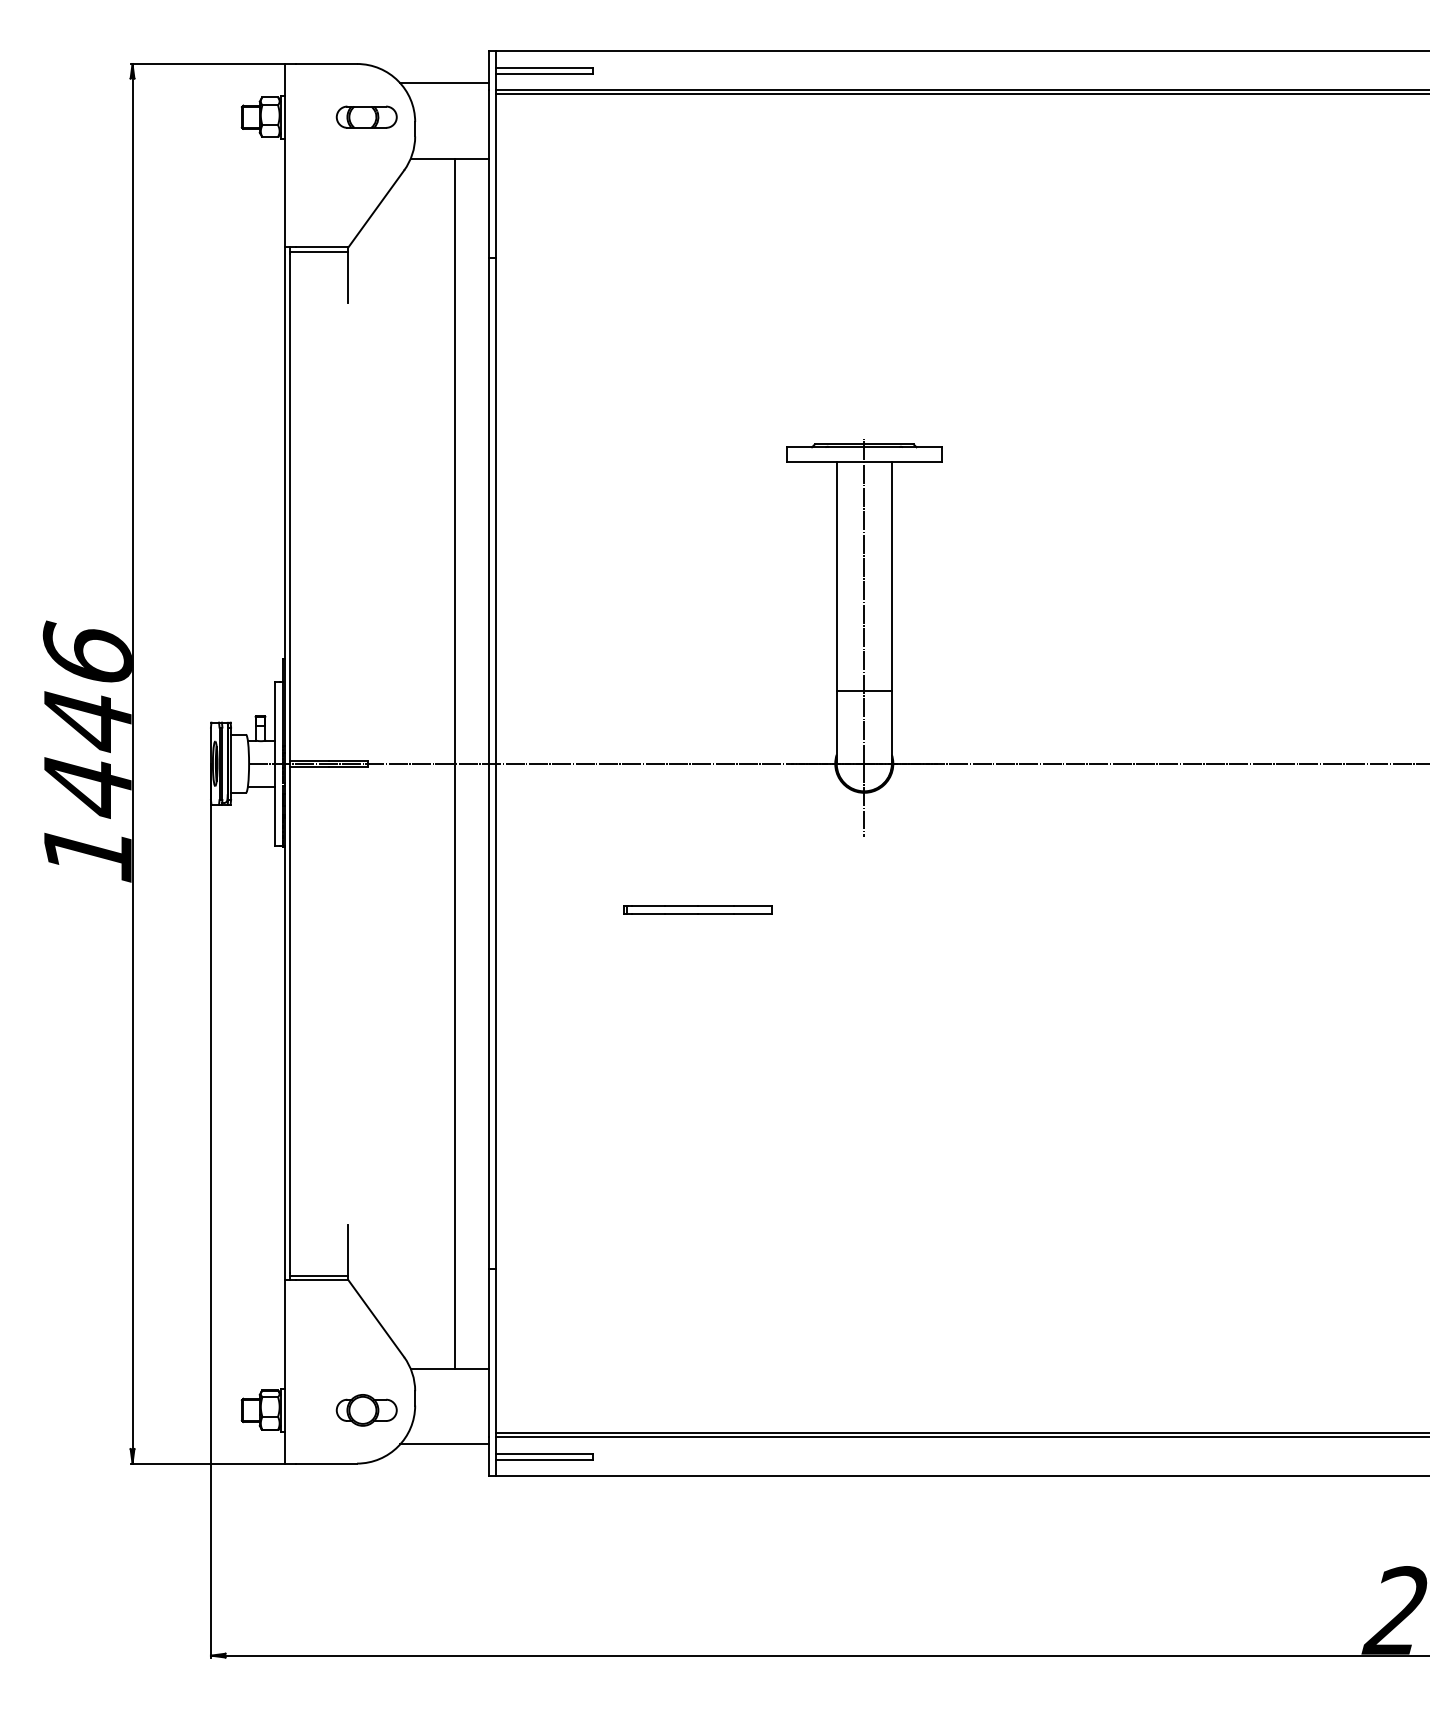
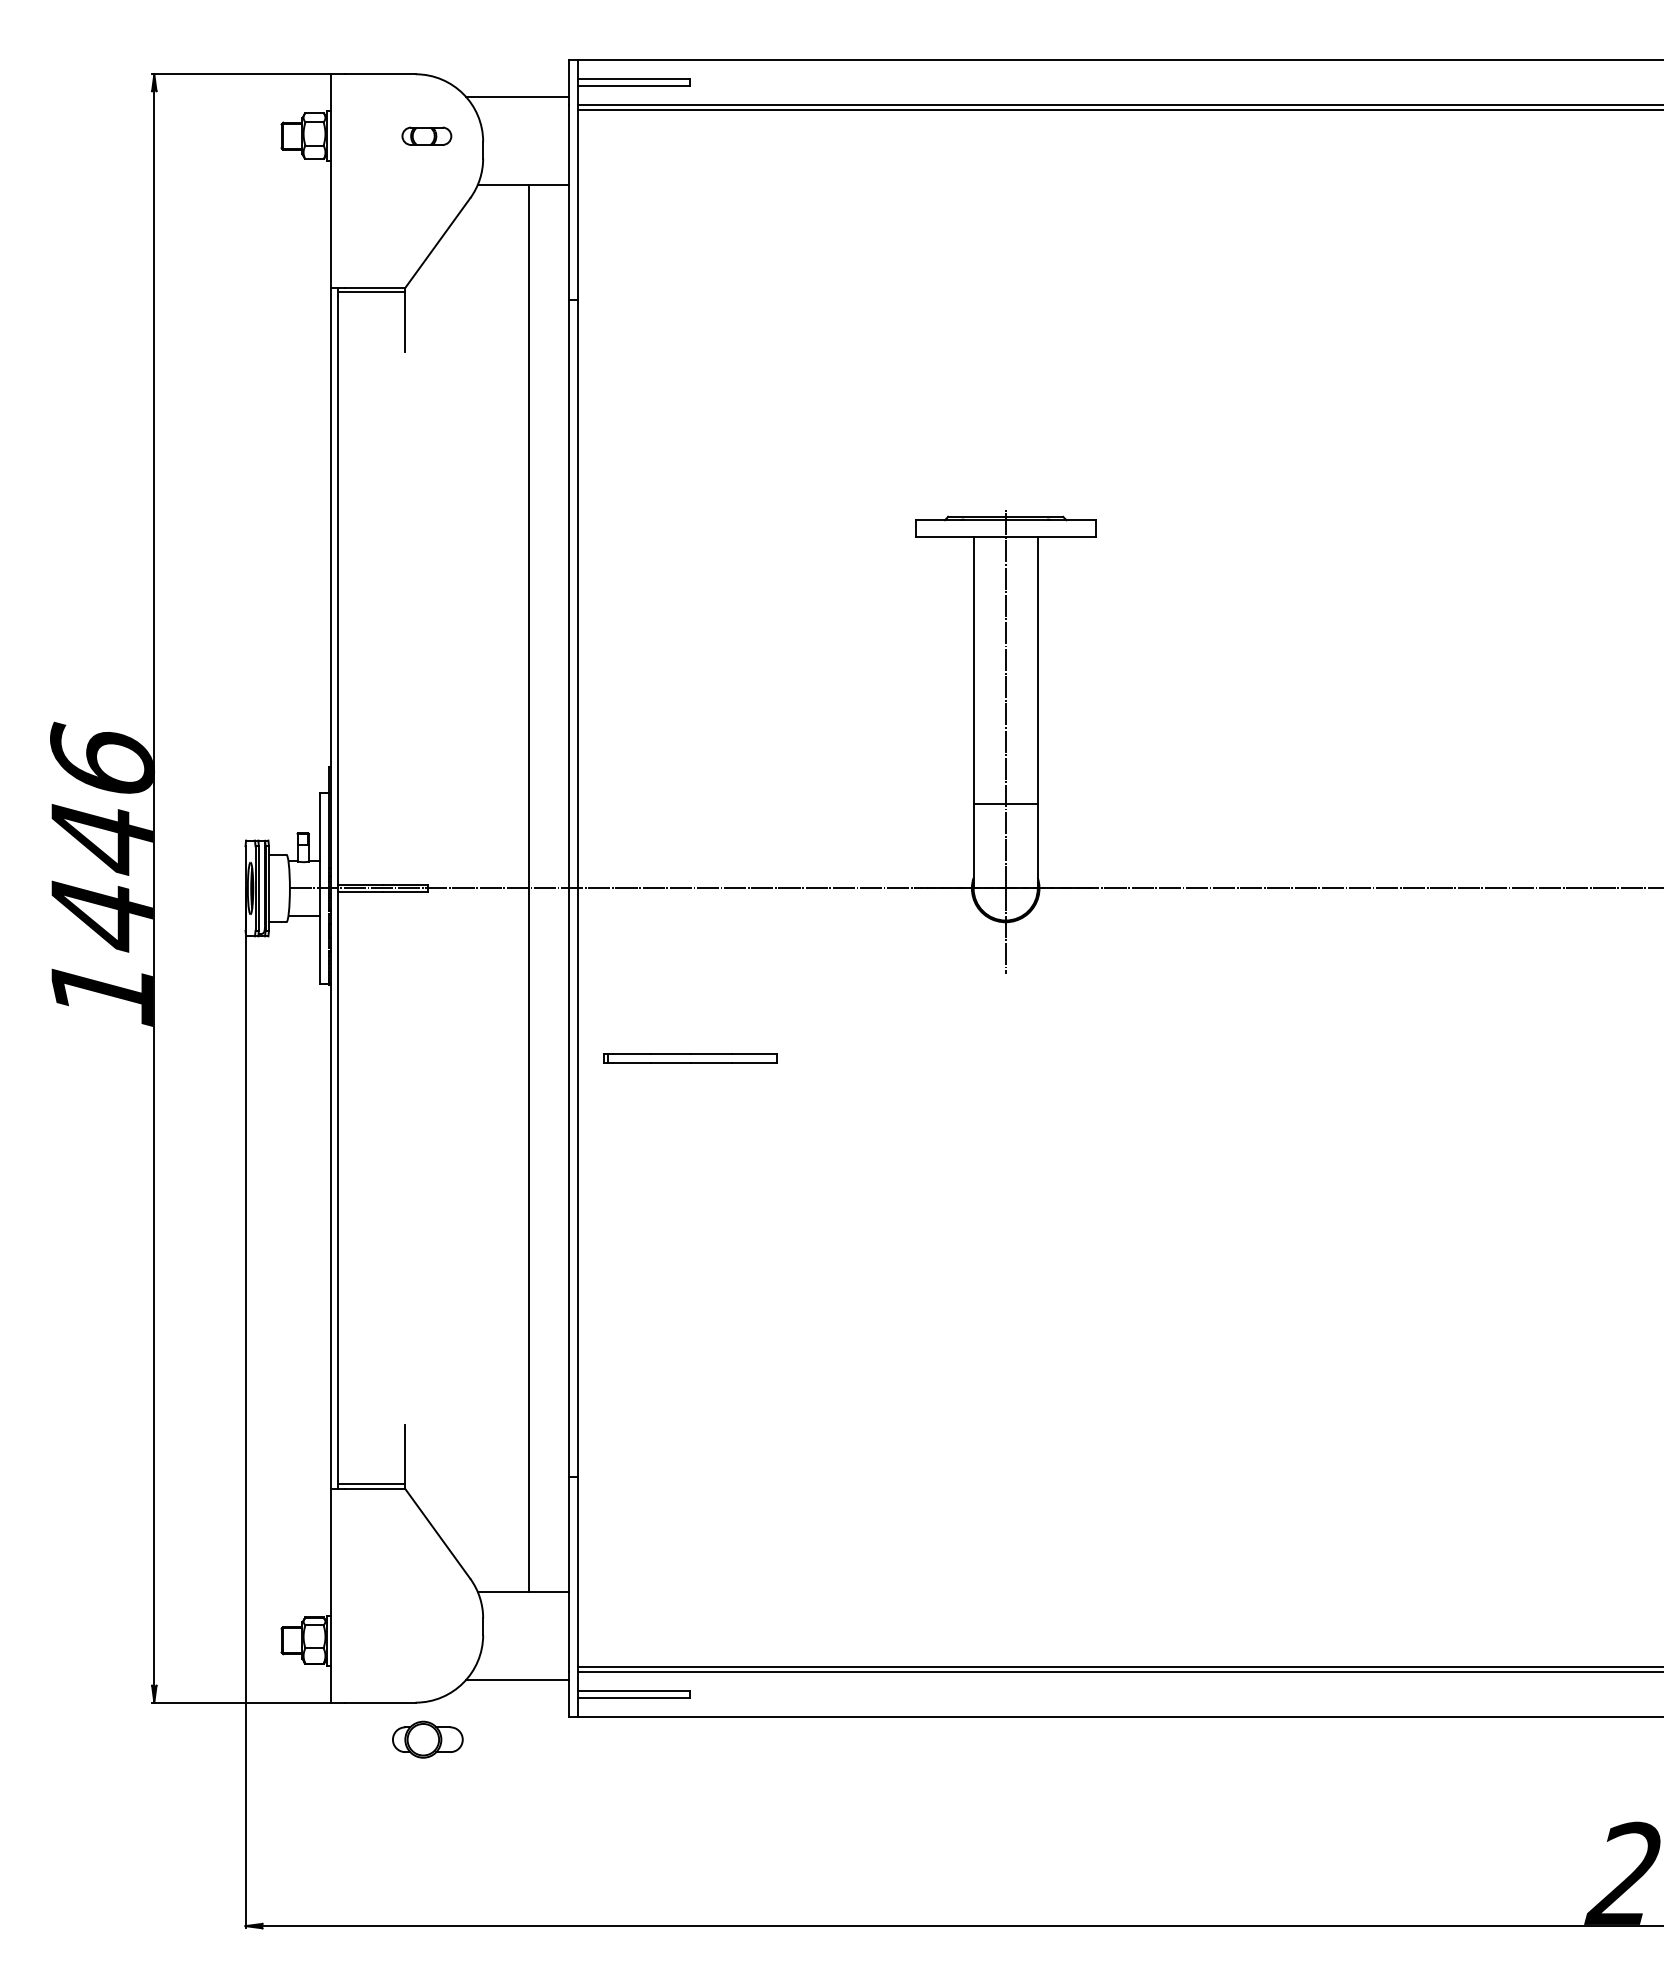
part: (366, 117) -> (426, 136), size x0.7
part: (698, 909) -> (690, 1058), moved
part: (366, 1410) -> (427, 1739), moved

